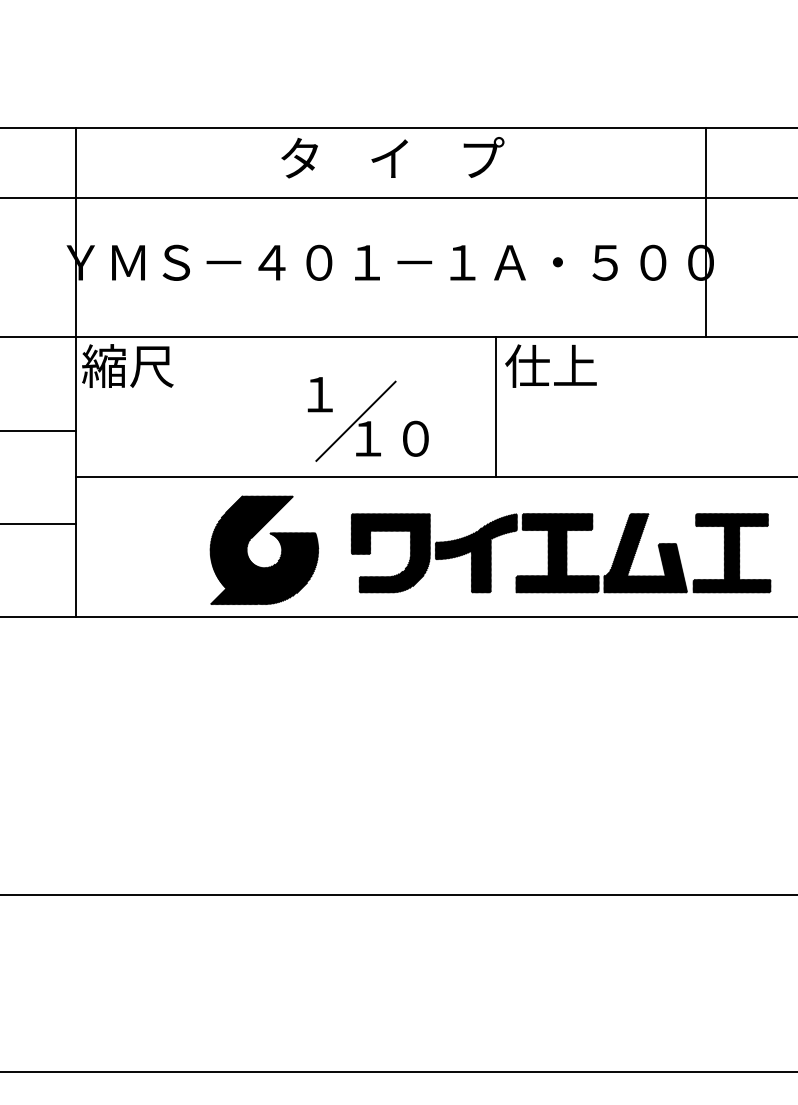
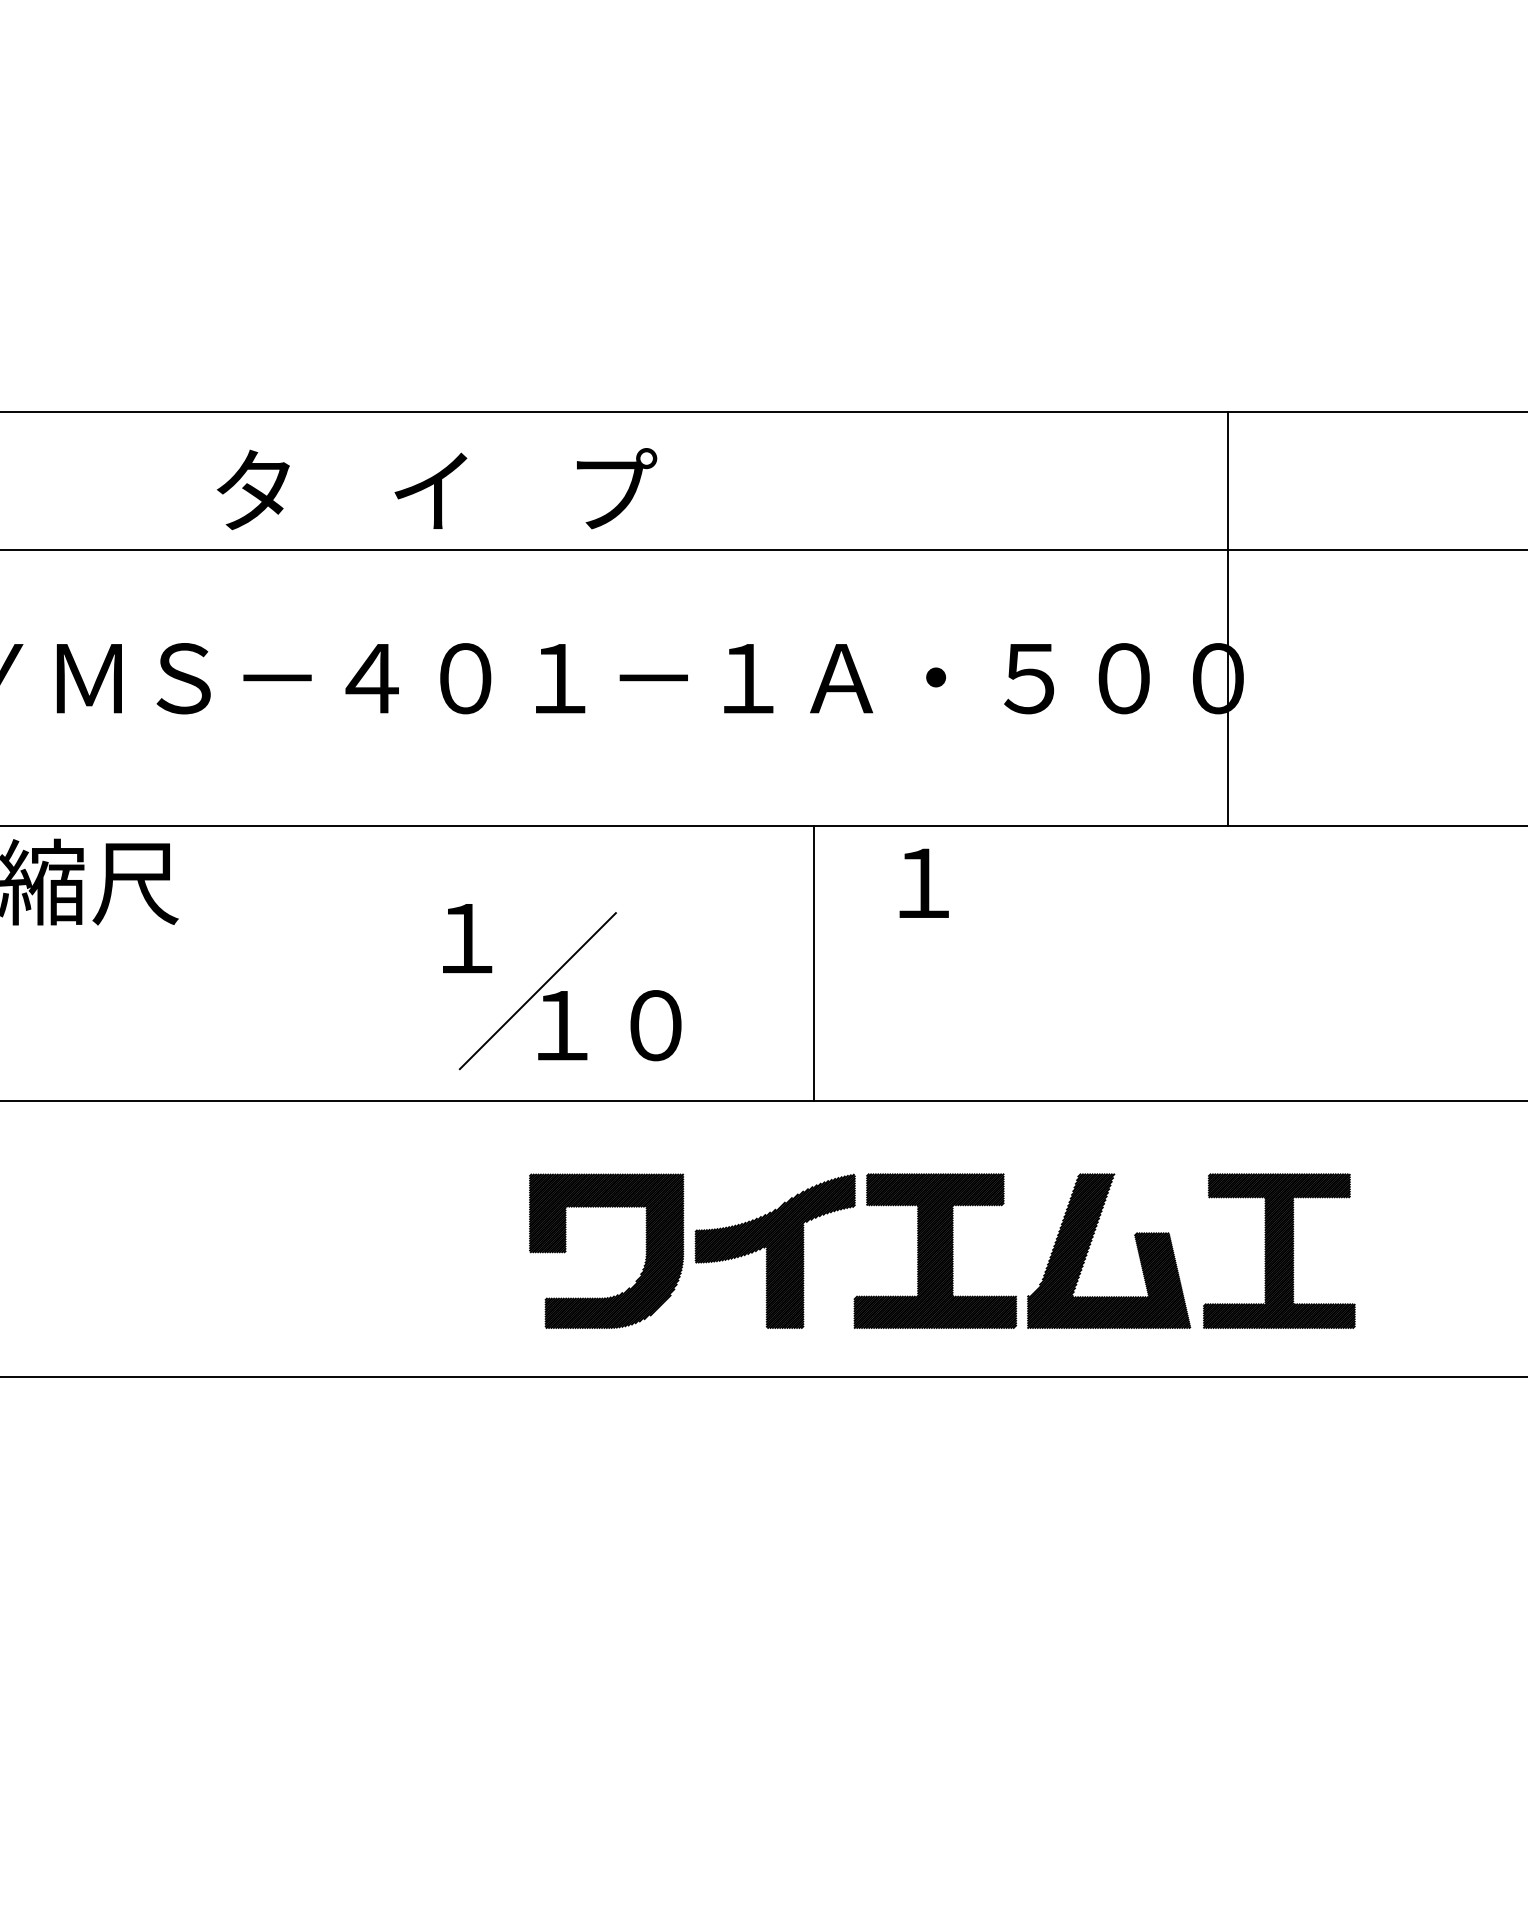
text: (392, 157) -> (436, 488), moved
text: (550, 365) -> (921, 880), 仕上 -> １
part: (273, 536) -> (375, 1218), removed

